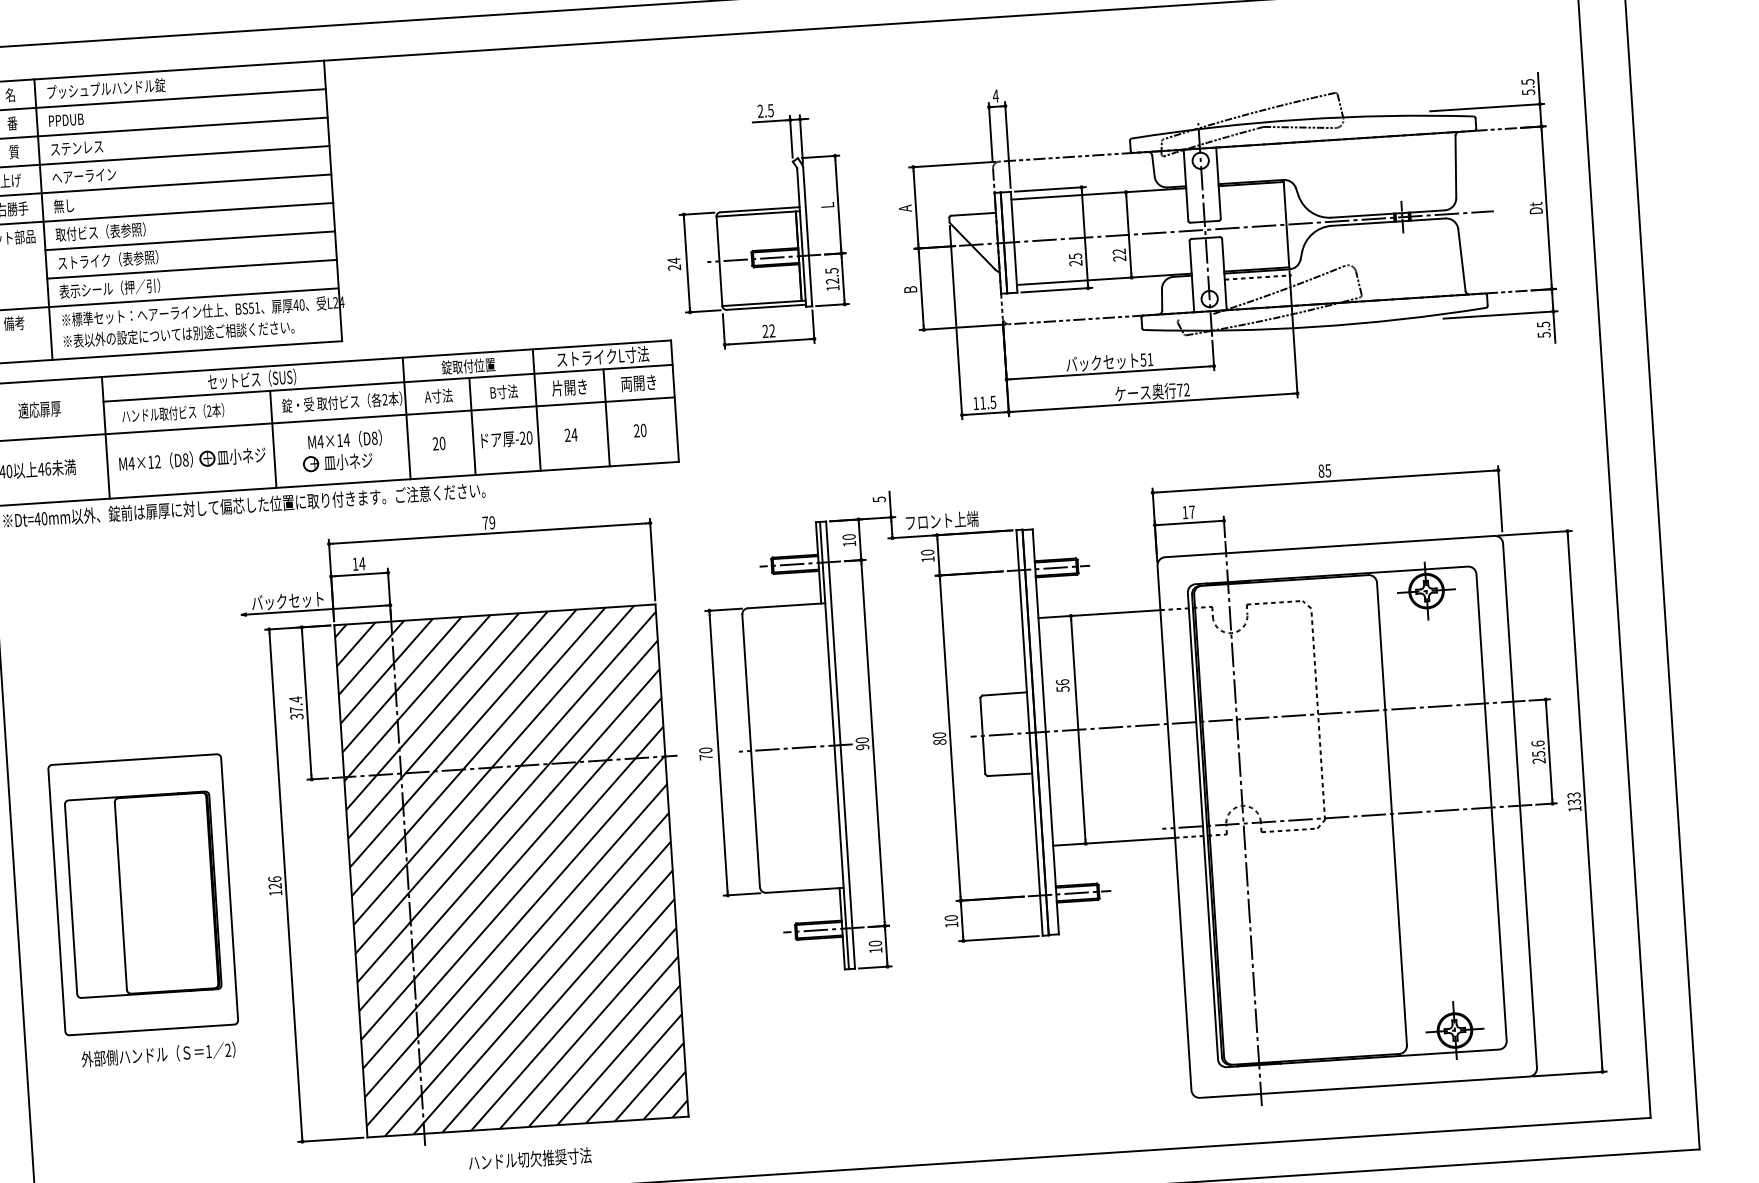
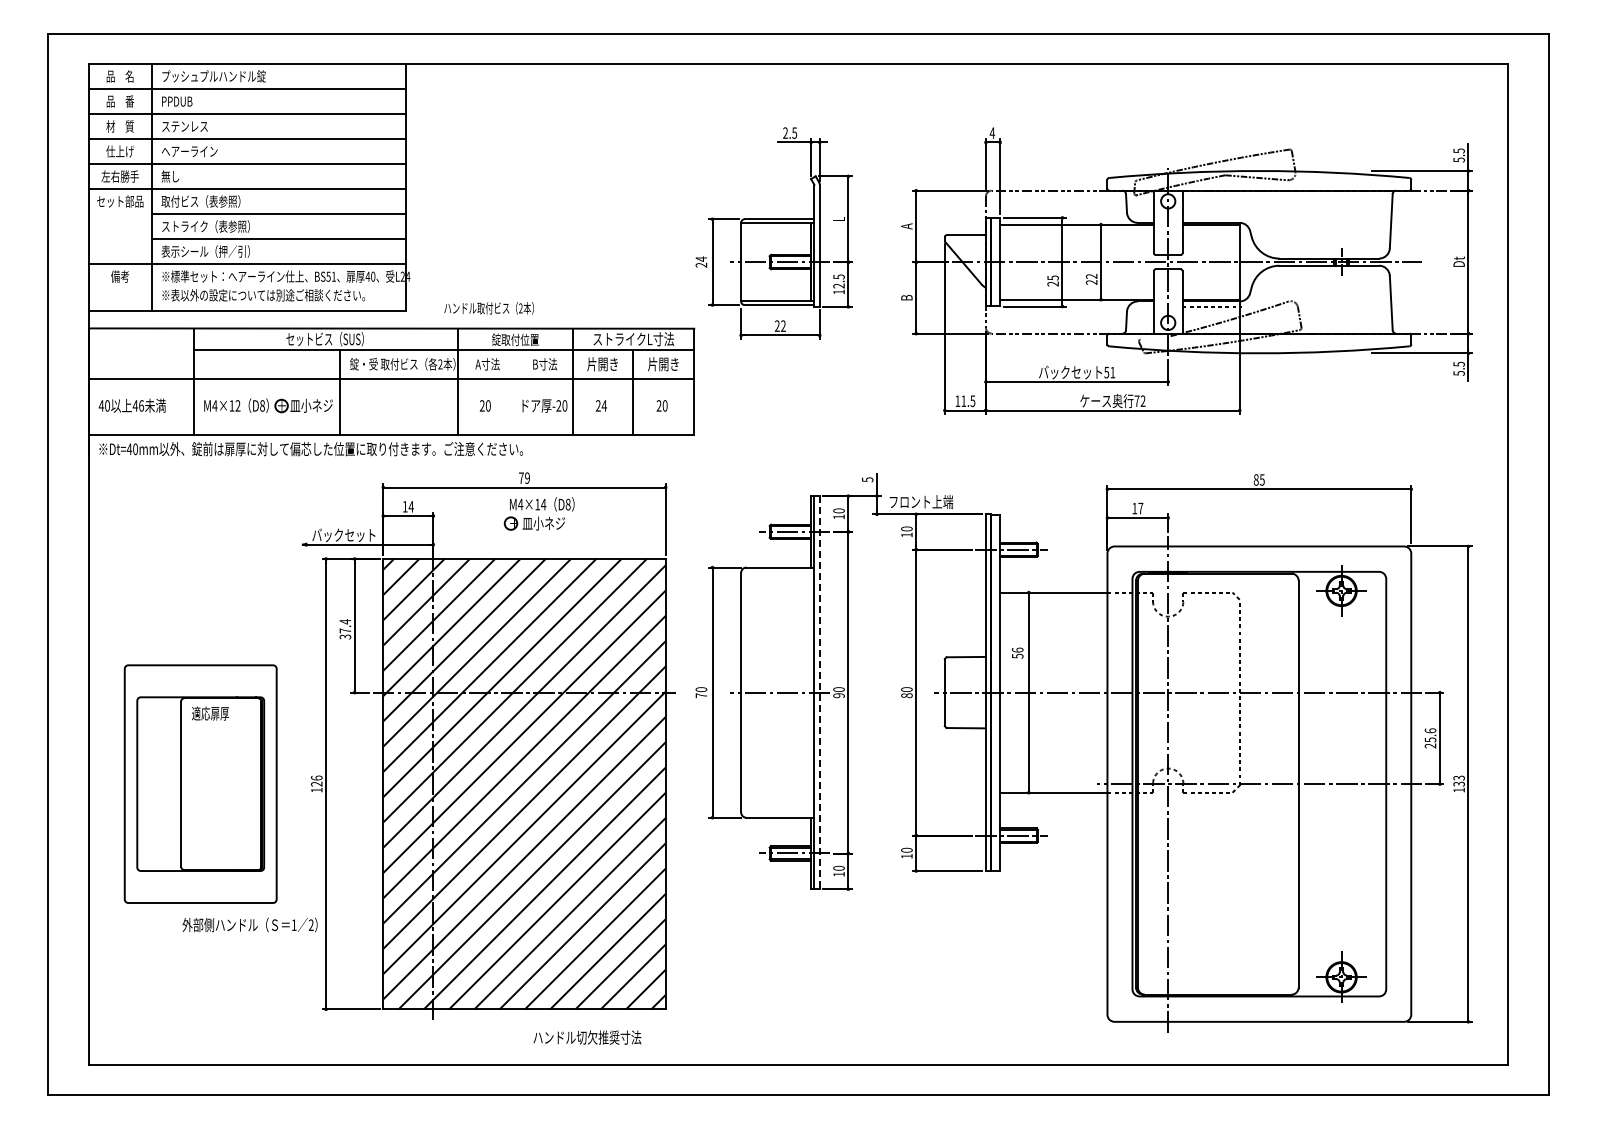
text: (626, 384) -> (652, 364), 両開き -> 片開き
text: (39, 409) -> (210, 713), moved
text: (172, 413) -> (488, 308), moved
line: (472, 426) -> (515, 392), removed
part: (341, 450) -> (538, 513), moved
line: (840, 745) -> (819, 692), solid -> dashed
text: (157, 1054) -> (249, 924), moved
text: (530, 1159) -> (587, 1037), moved

